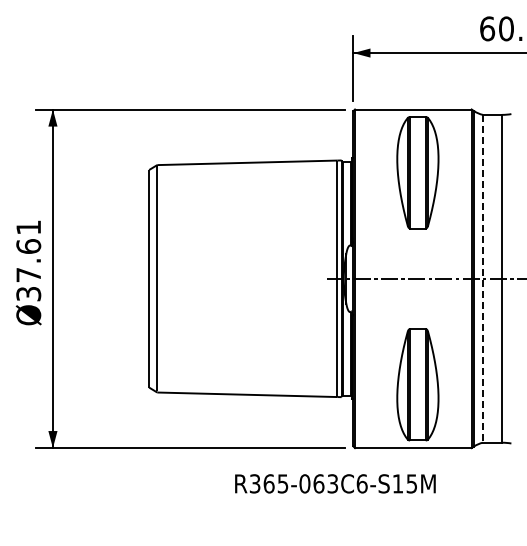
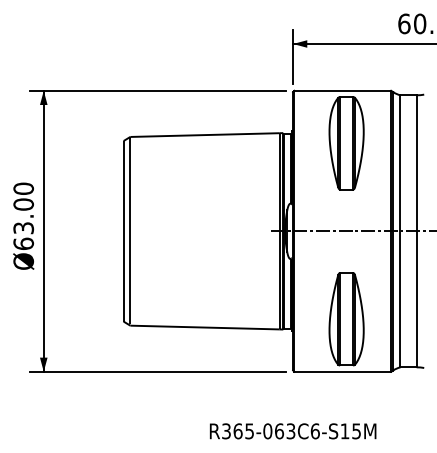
text: (28, 260) -> (23, 216), Ø37.61 -> Ø63.00
line: (482, 278) -> (400, 231), dashed -> solid
text: (335, 483) -> (293, 431), moved

